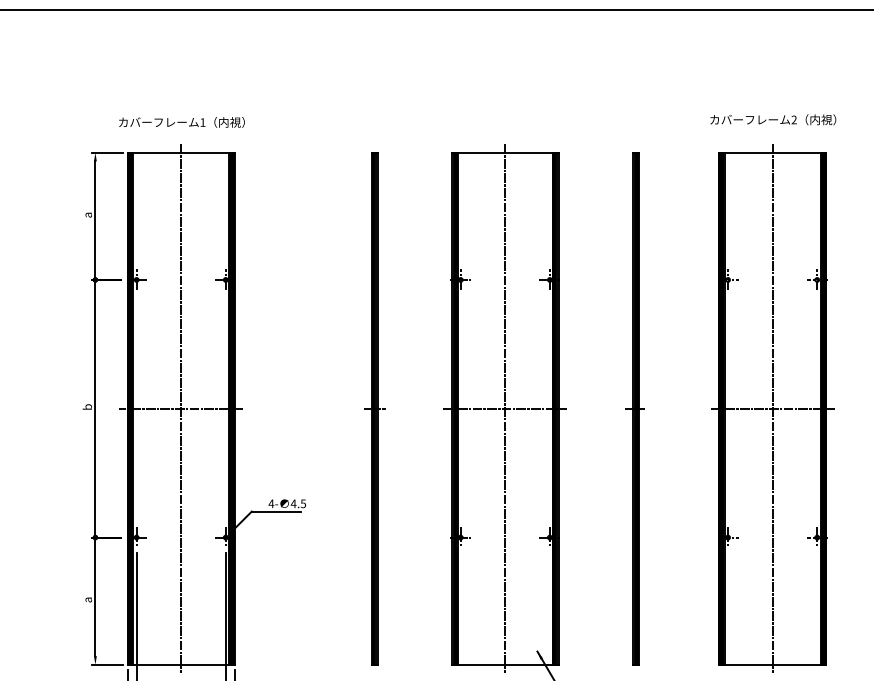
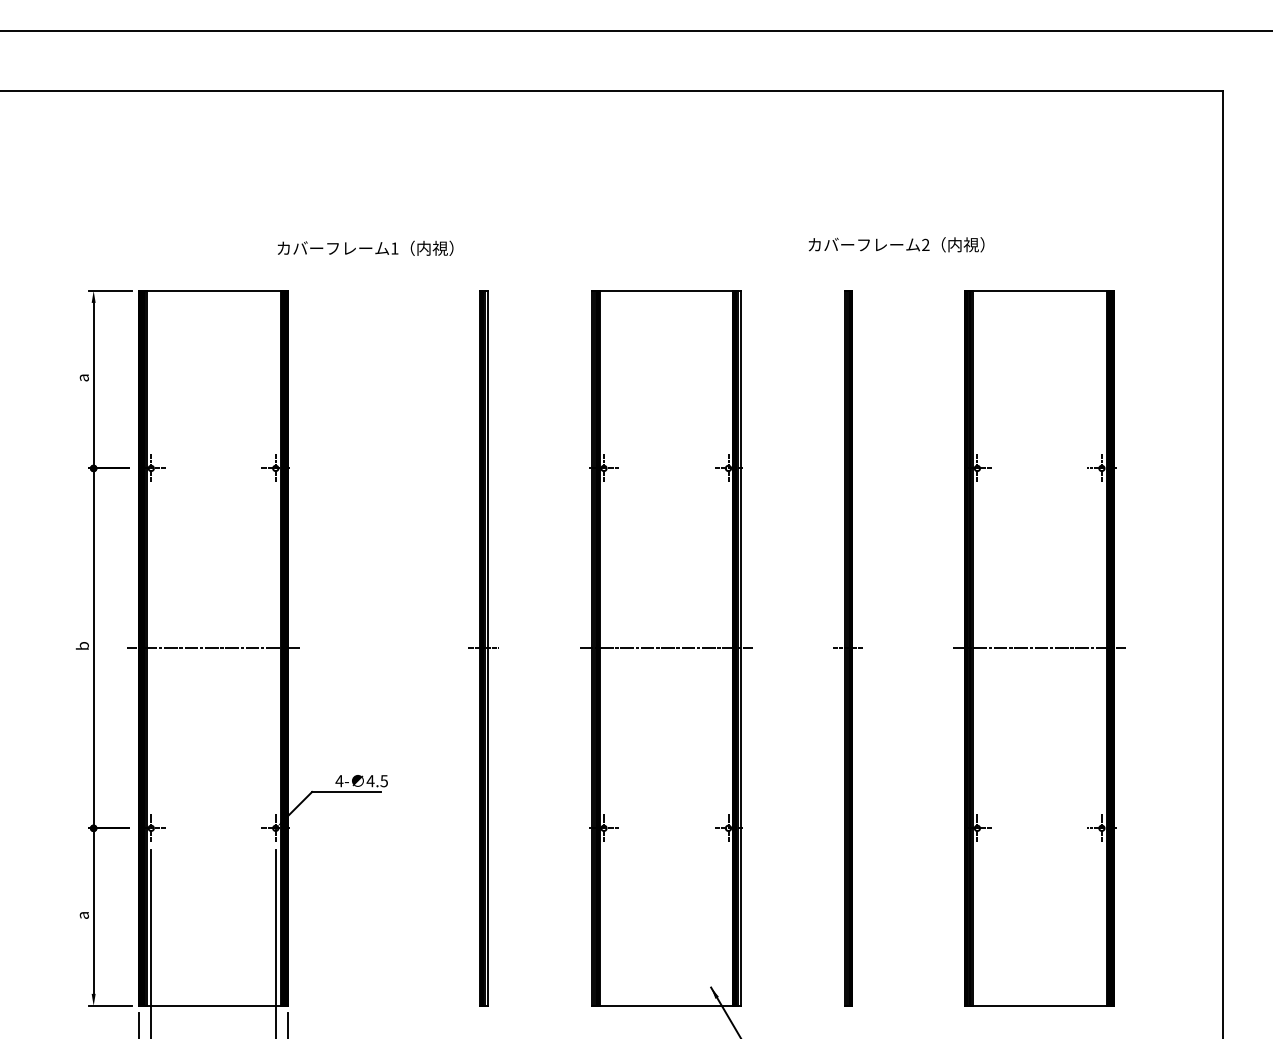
text: (773, 119) -> (896, 244), moved
text: (181, 121) -> (365, 247), moved
line: (181, 408) -> (213, 647), removed
line: (505, 408) -> (666, 647), removed
line: (772, 408) -> (1039, 647), removed

